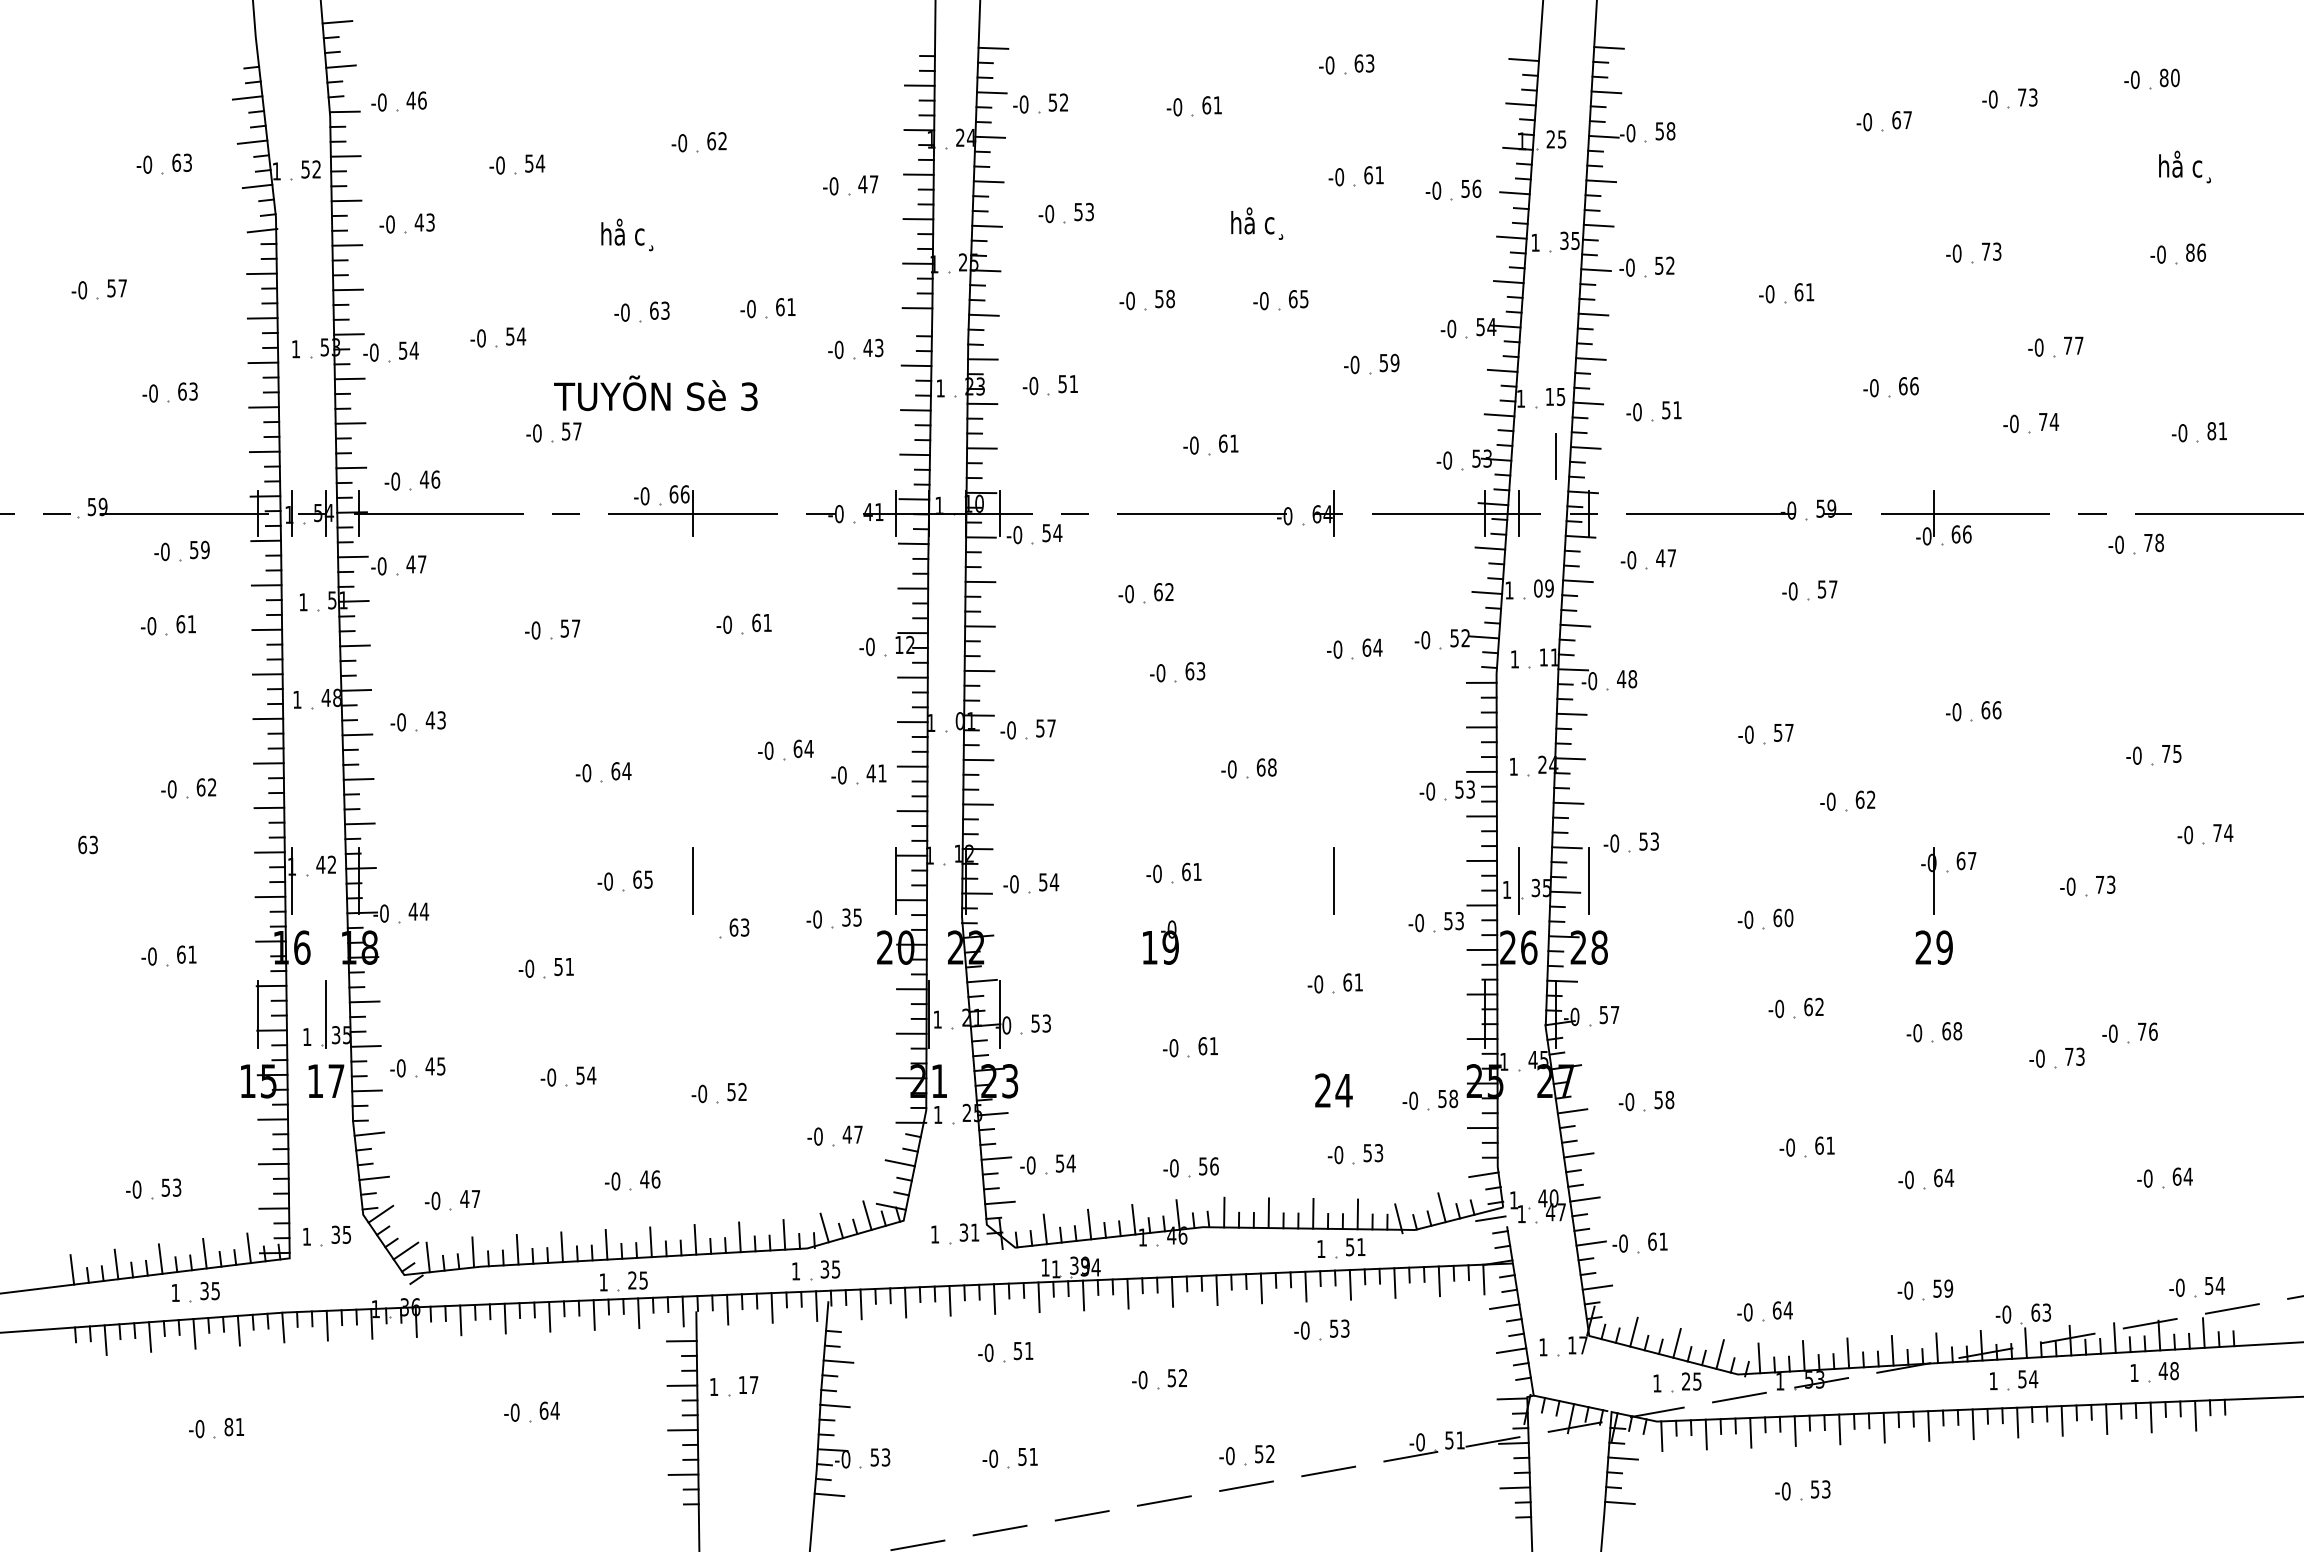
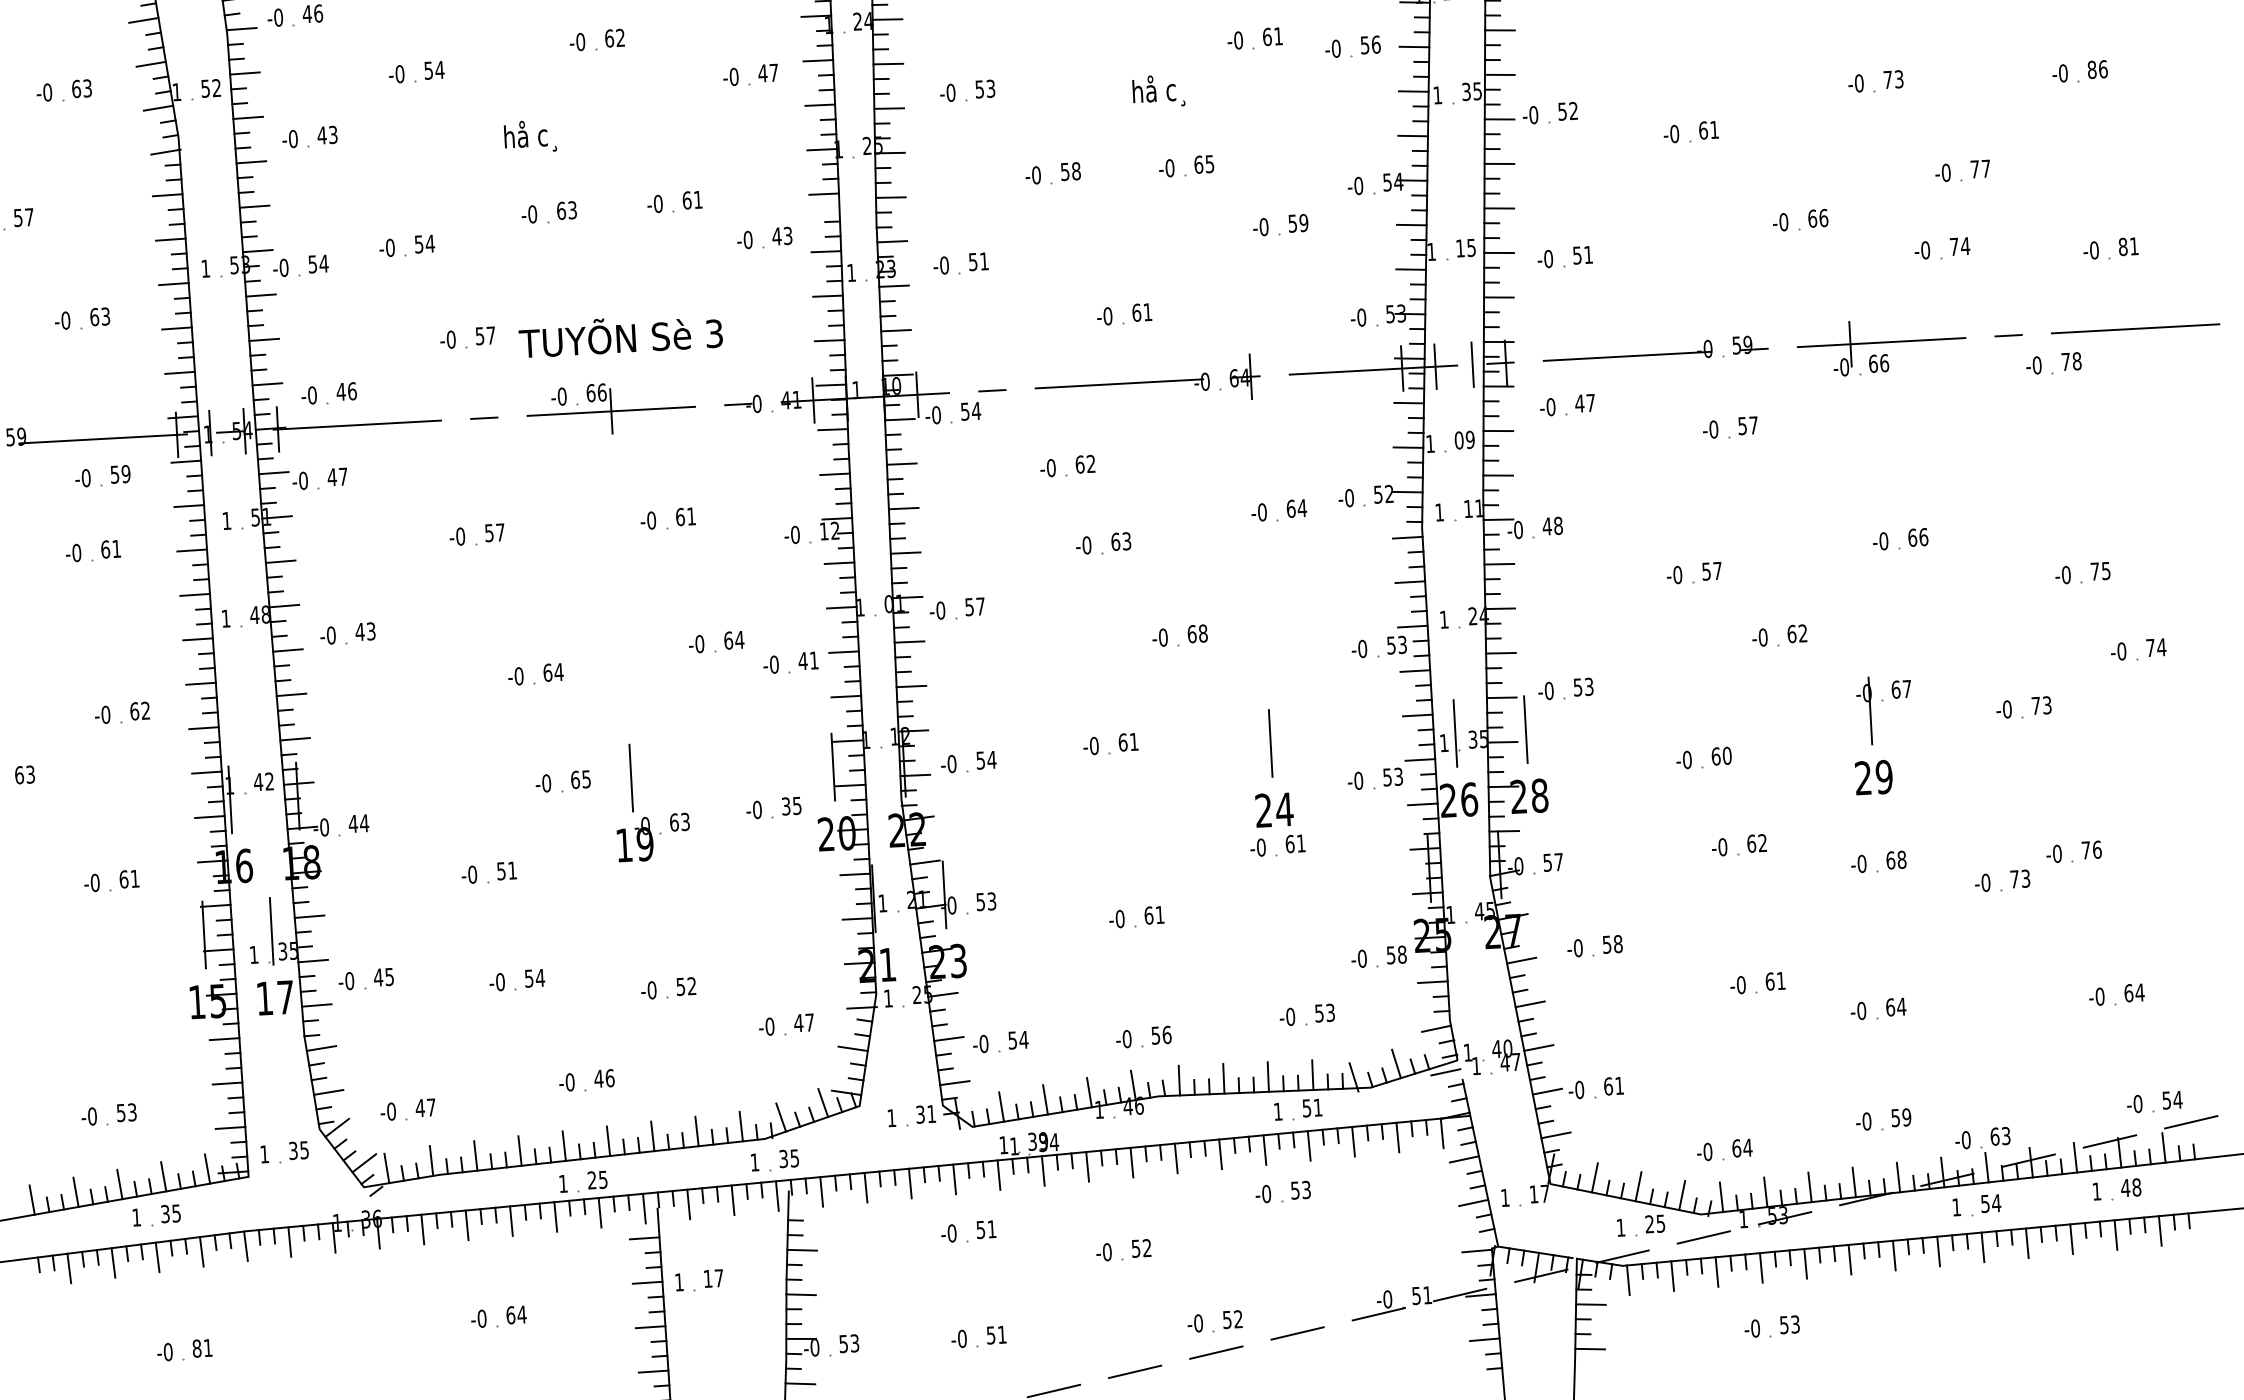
text: (655, 393) -> (620, 335), moved
line: (1555, 456) -> (1472, 364), moved
text: (1160, 942) -> (634, 839), moved
text: (1333, 1090) -> (1274, 809), moved

